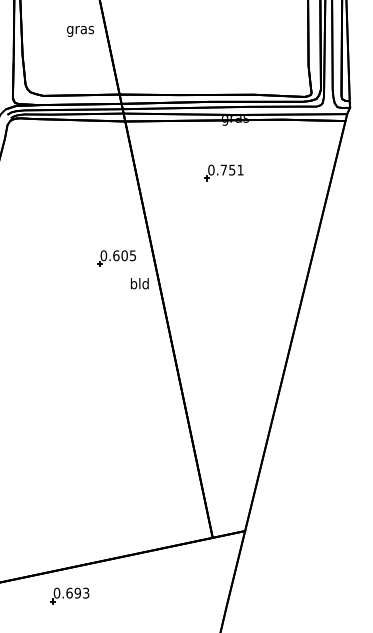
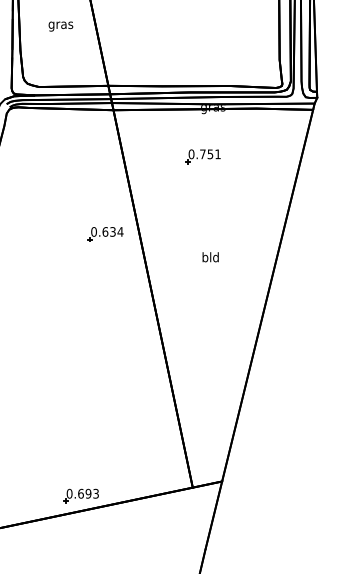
text: (80, 31) -> (60, 26), moved
text: (128, 255) -> (116, 231), 0.605 -> 0.634
text: (139, 283) -> (210, 257), moved
part: (69, 595) -> (80, 495), moved

